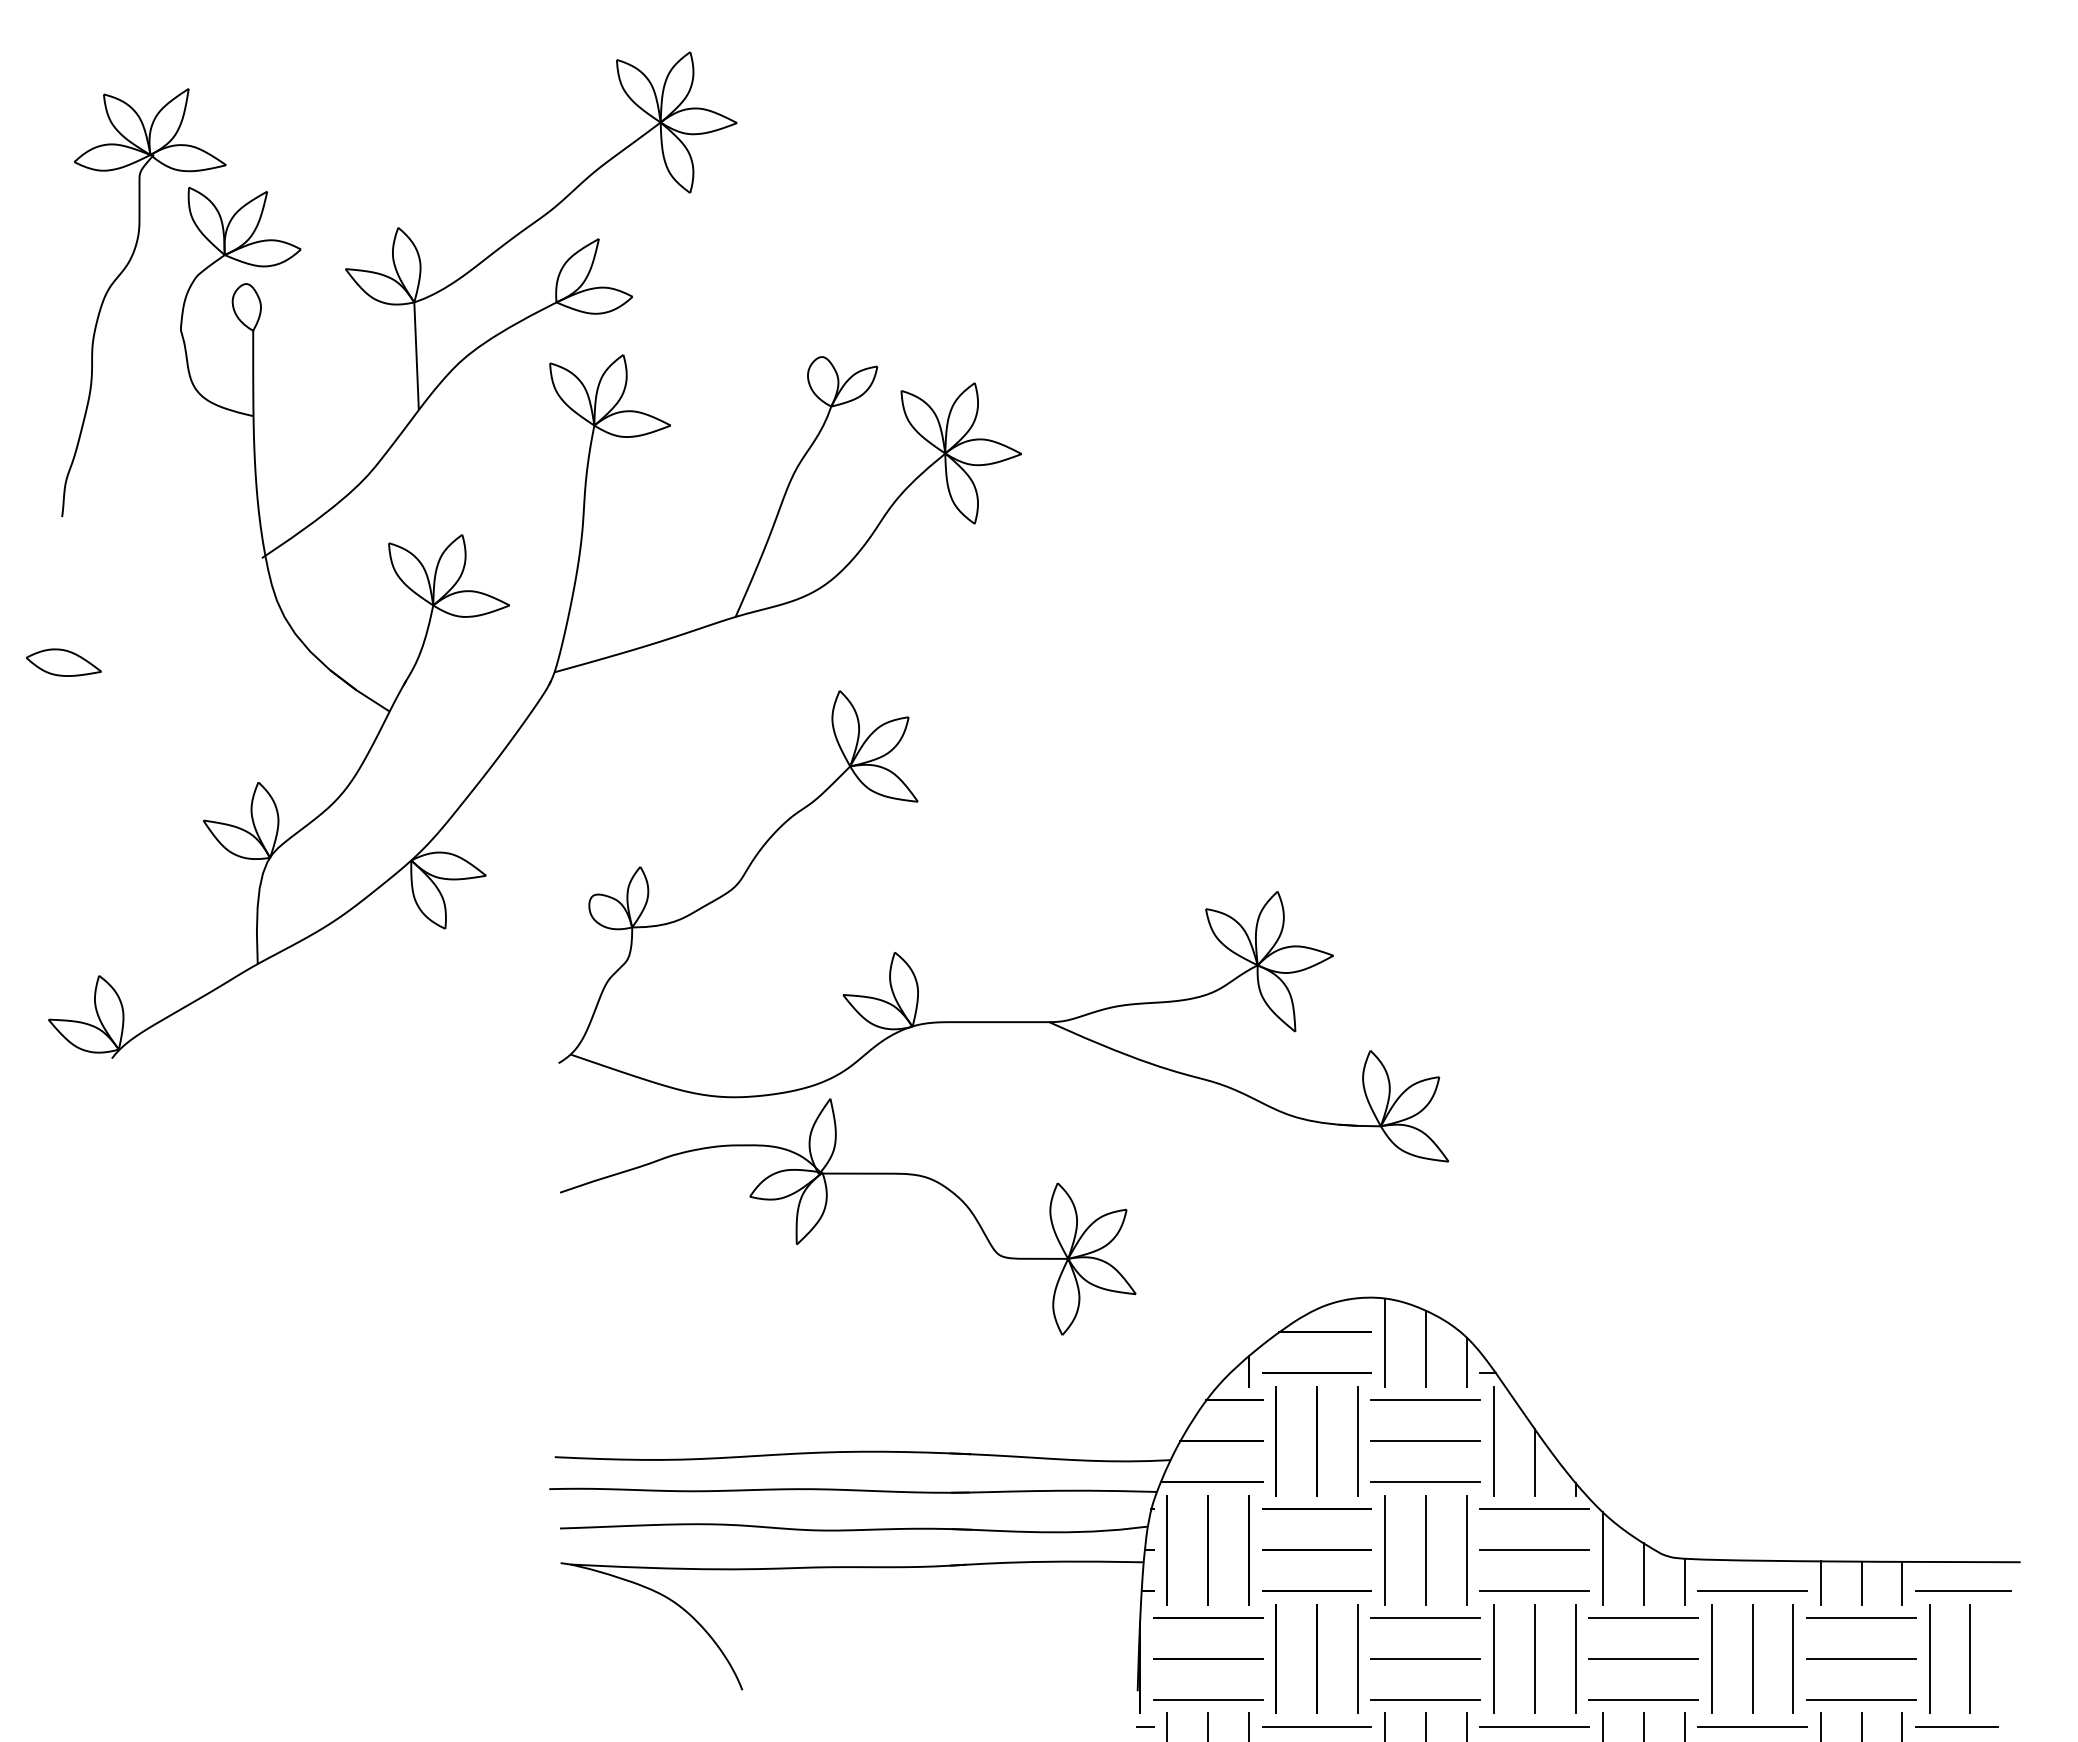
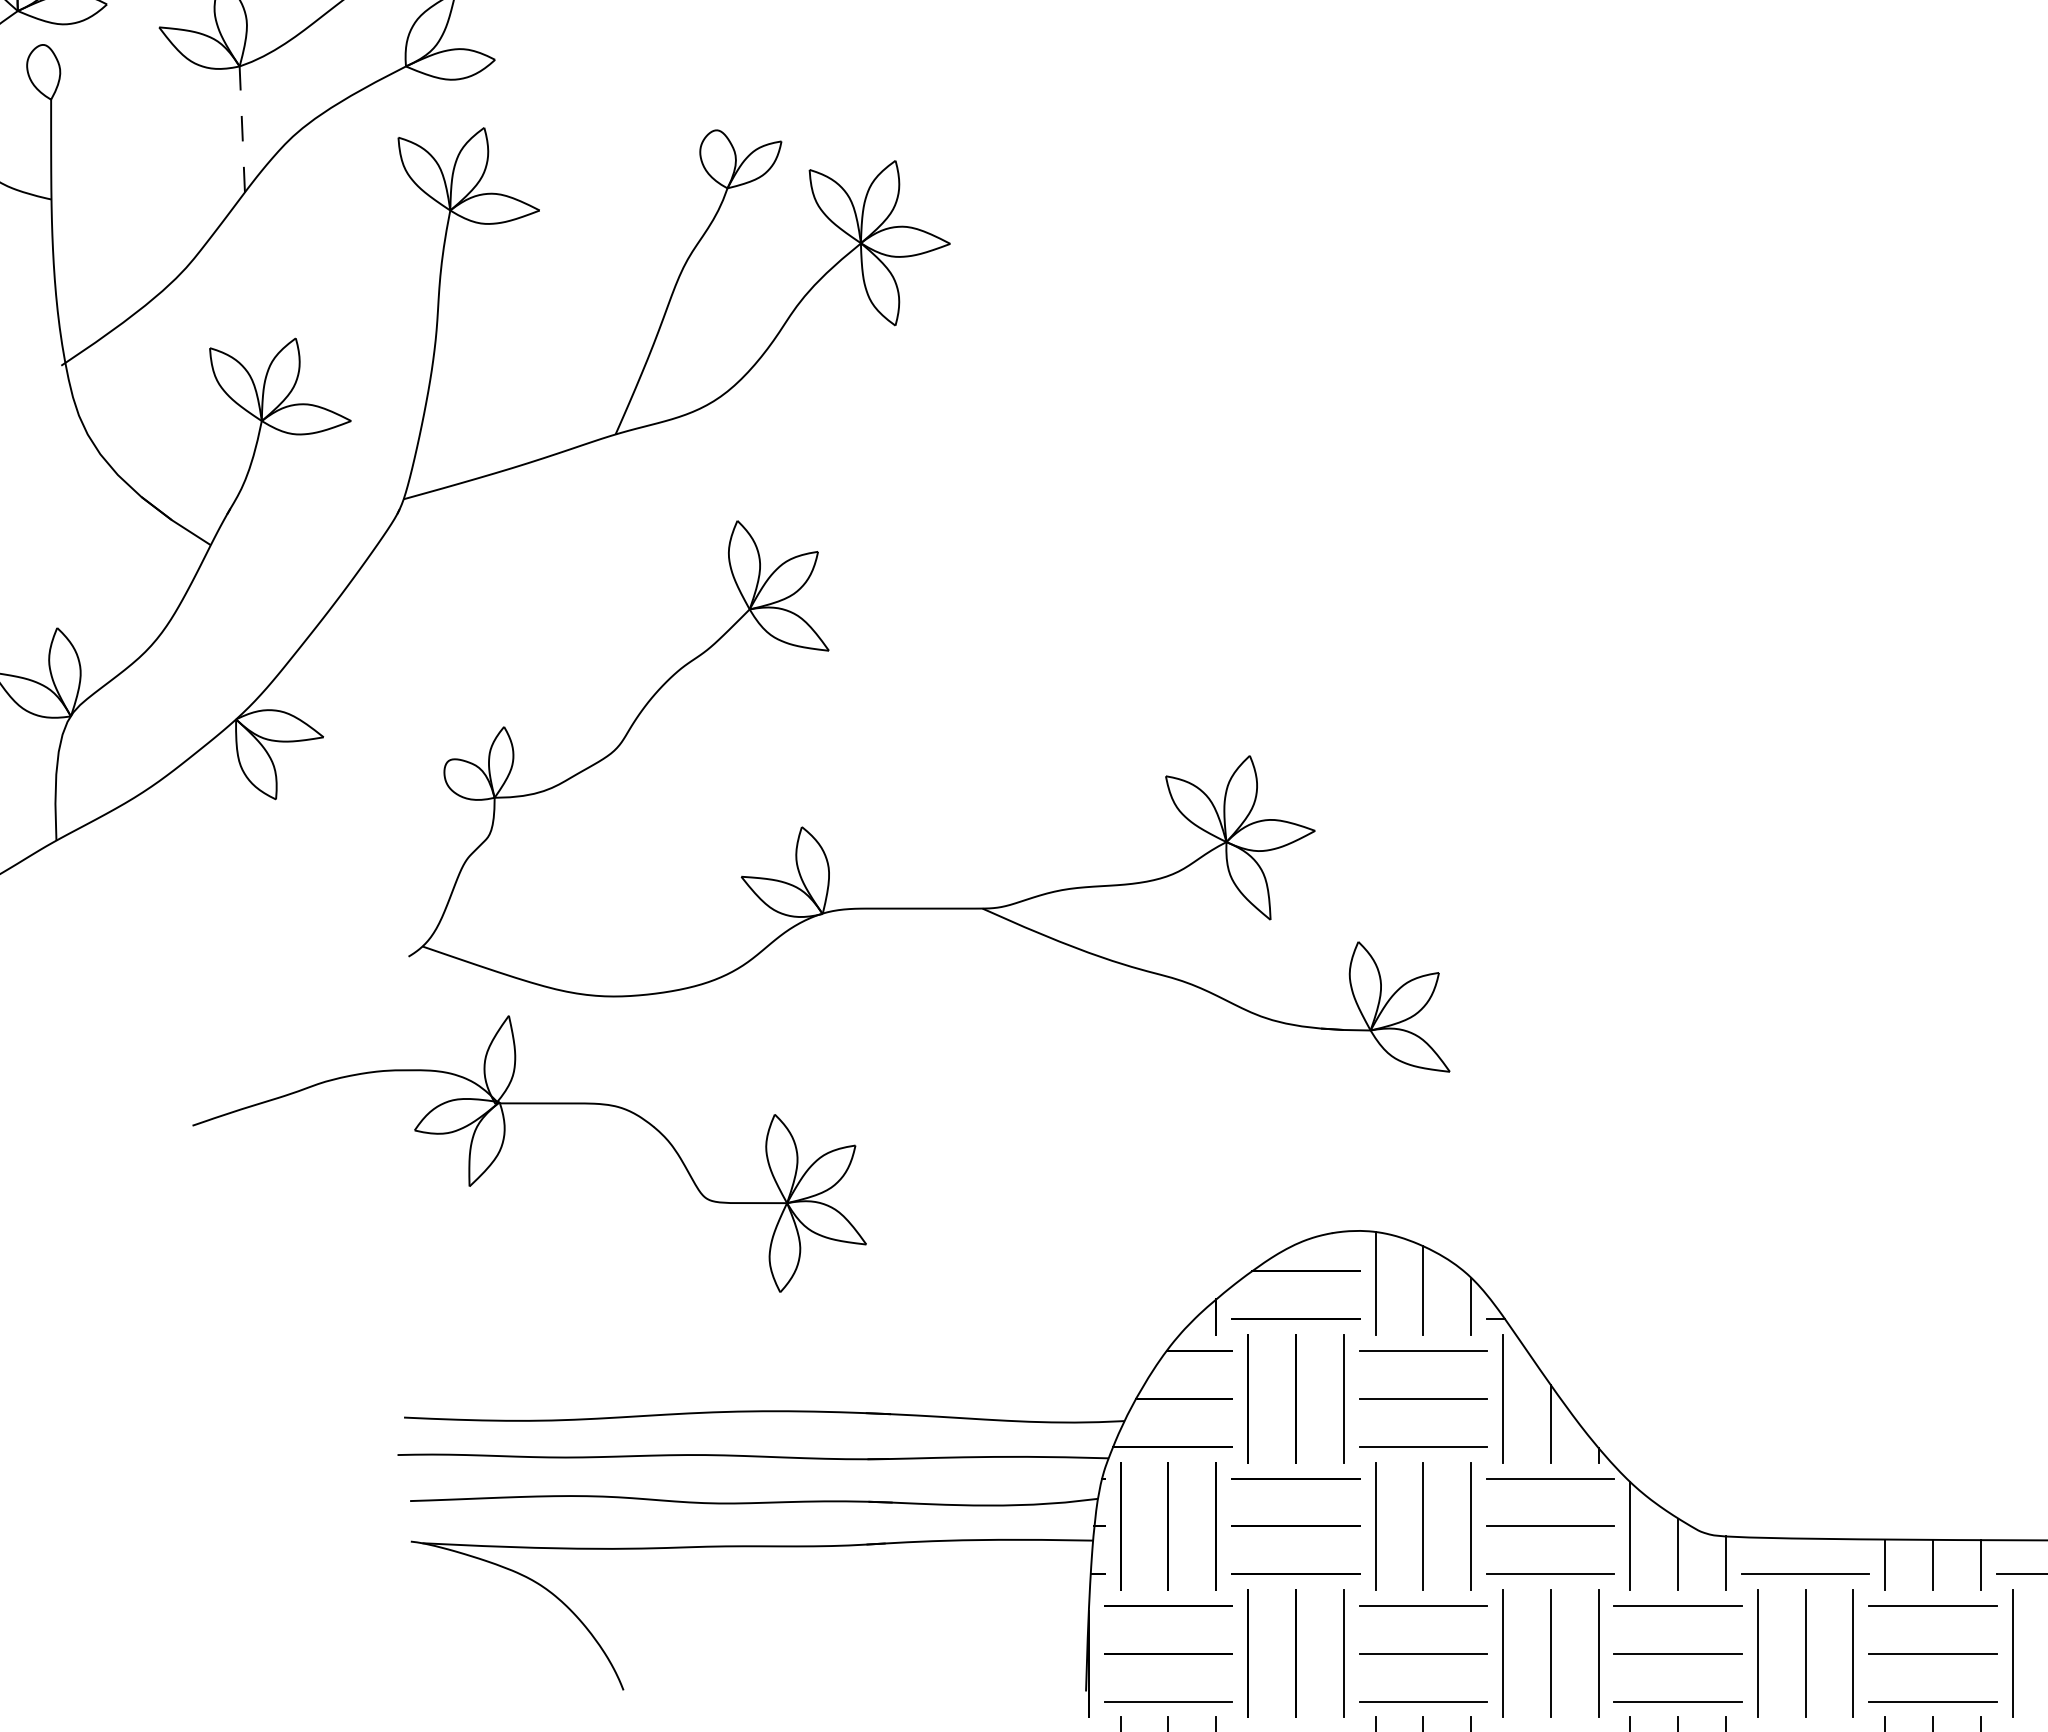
line: (416, 356) -> (242, 129), solid -> dashed
part: (826, 1207) -> (504, 1143), moved

